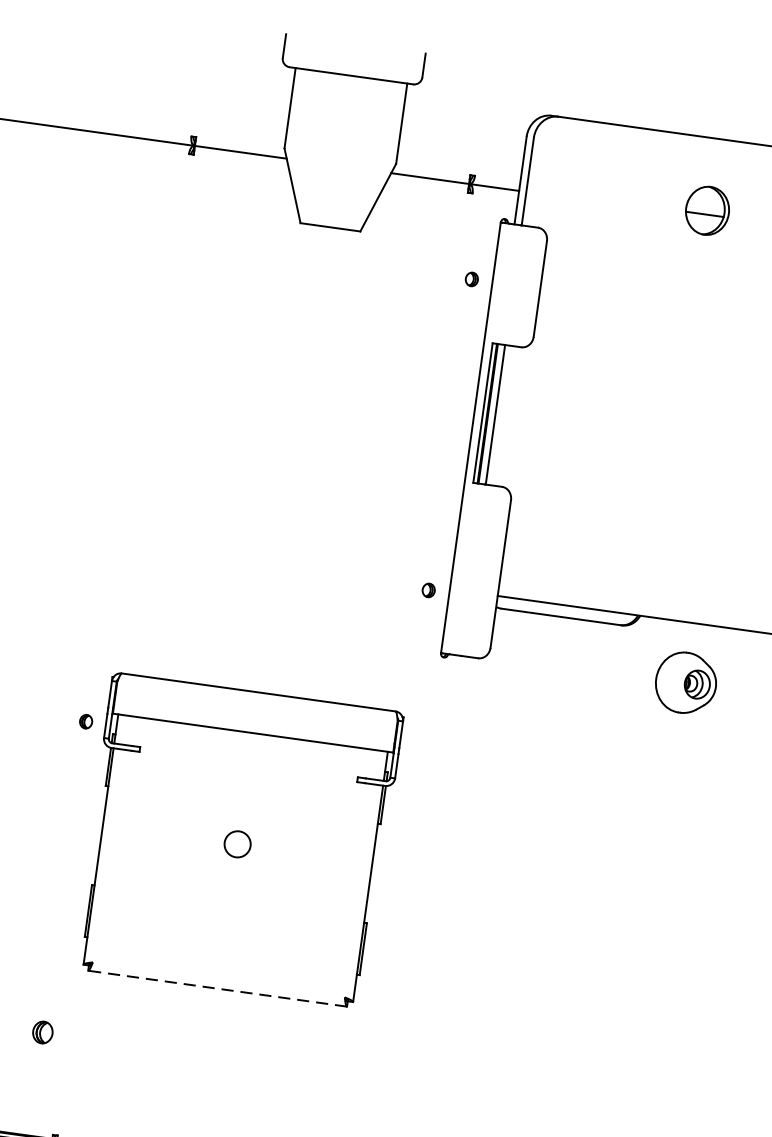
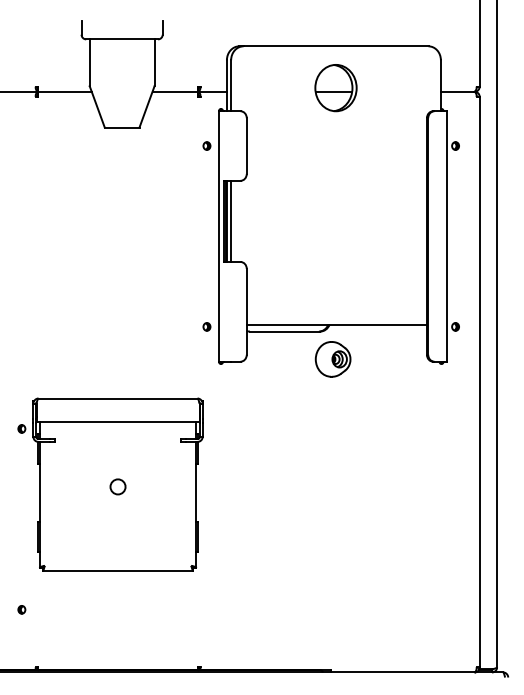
part: (706, 211) -> (335, 88), size x1.67
part: (684, 683) -> (332, 359), moved
line: (216, 987) -> (117, 570), dashed -> solid
part: (42, 1032) -> (21, 609), size x0.62

